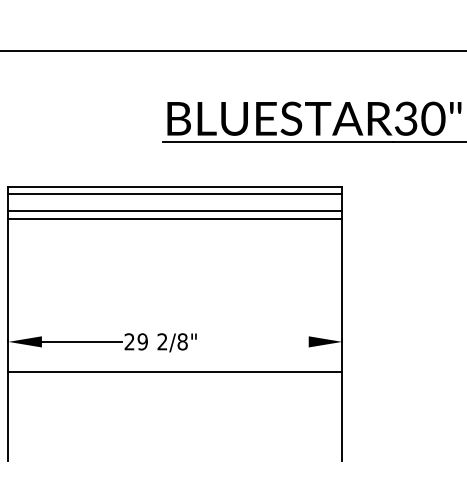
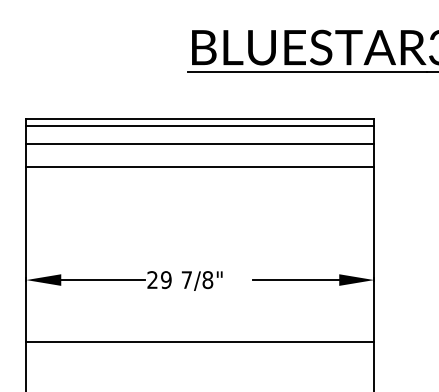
line: (175, 218) -> (200, 167), moved
text: (162, 341) -> (186, 279), 2/8" -> 7/8"
line: (267, 341) -> (296, 279), added
line: (175, 372) -> (200, 342), moved

